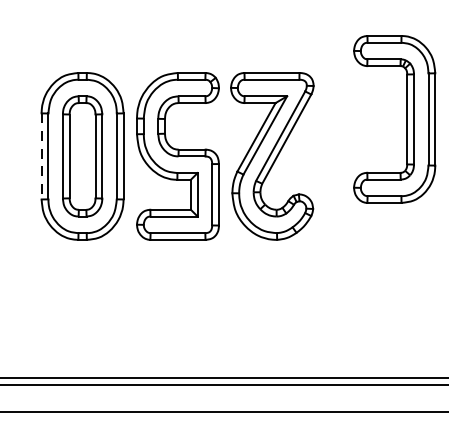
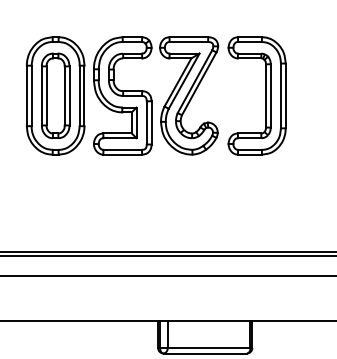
part: (406, 118) -> (265, 95), moved
line: (41, 157) -> (26, 96), dashed -> solid

